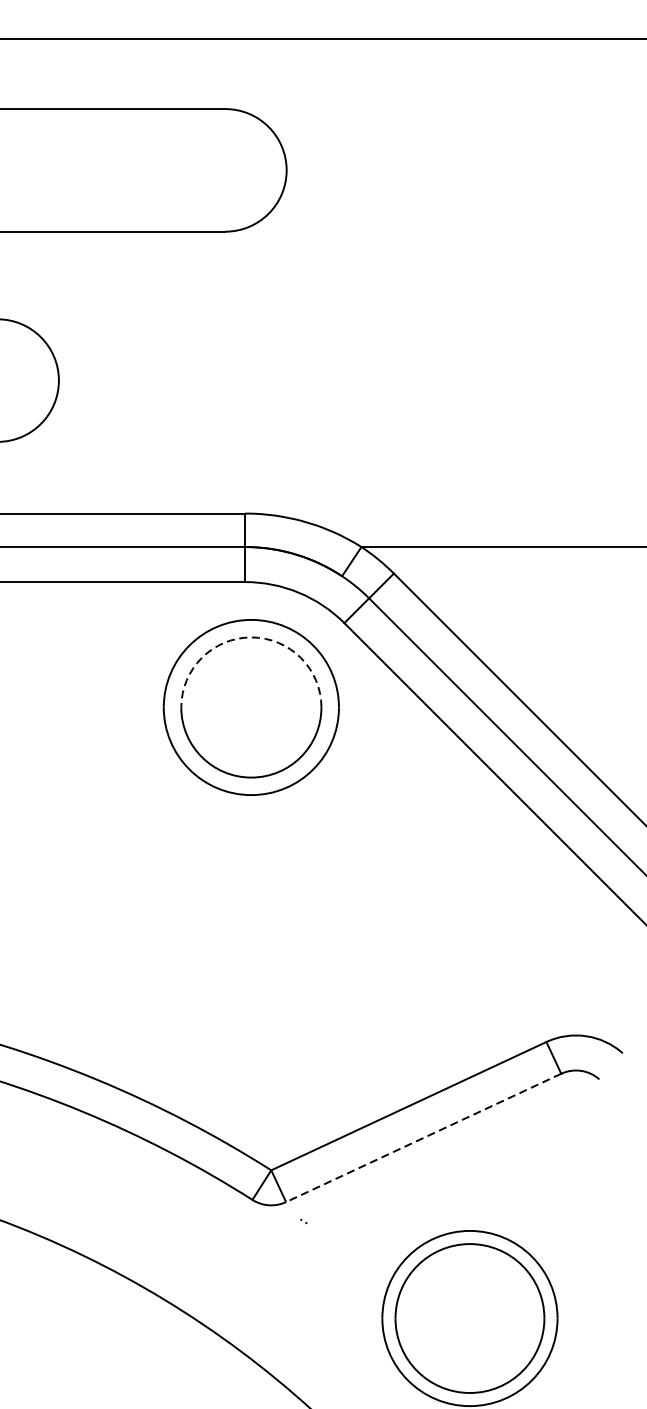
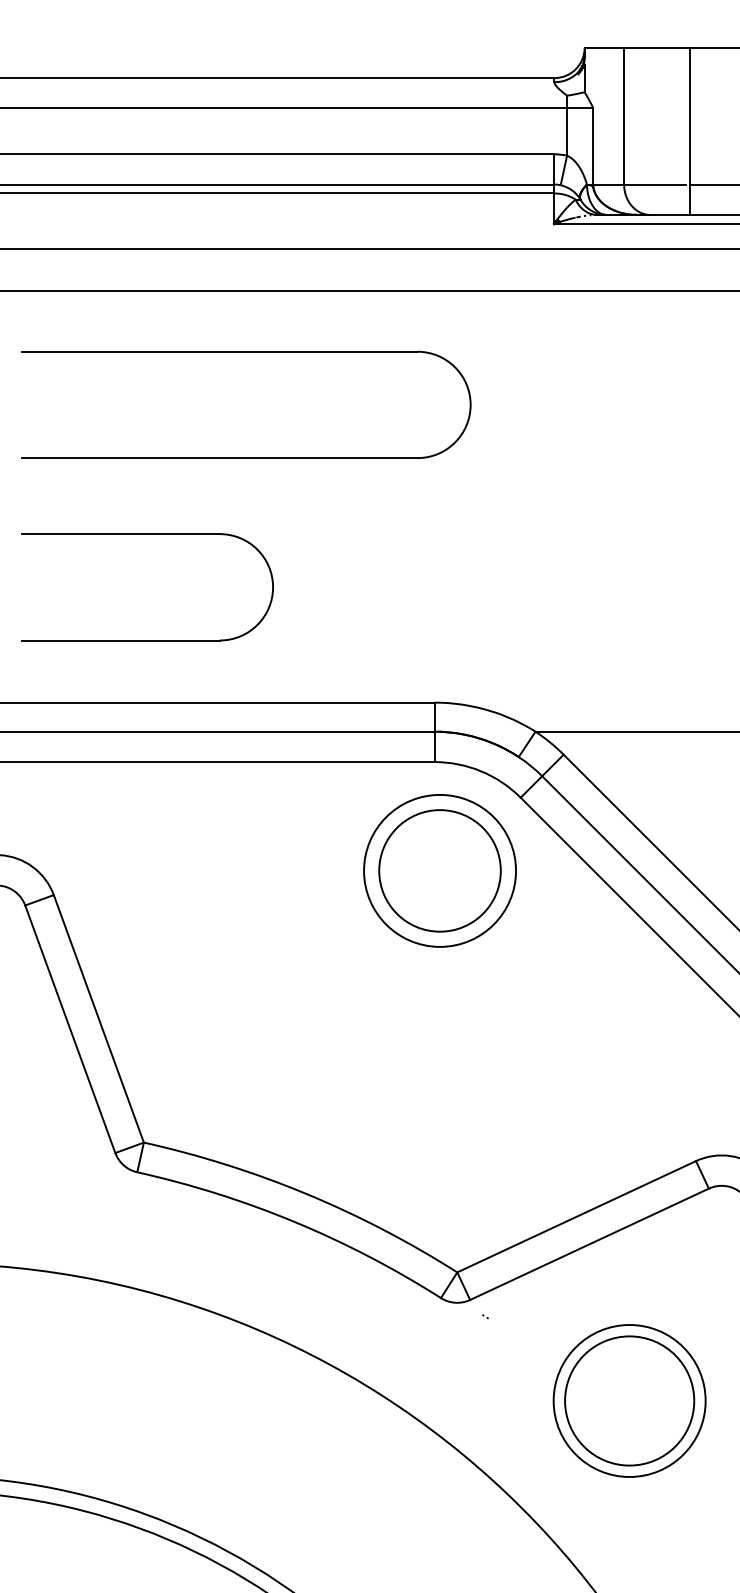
arc: (251, 637) -> (440, 810), dashed -> solid
line: (423, 1138) -> (589, 1244), dashed -> solid

